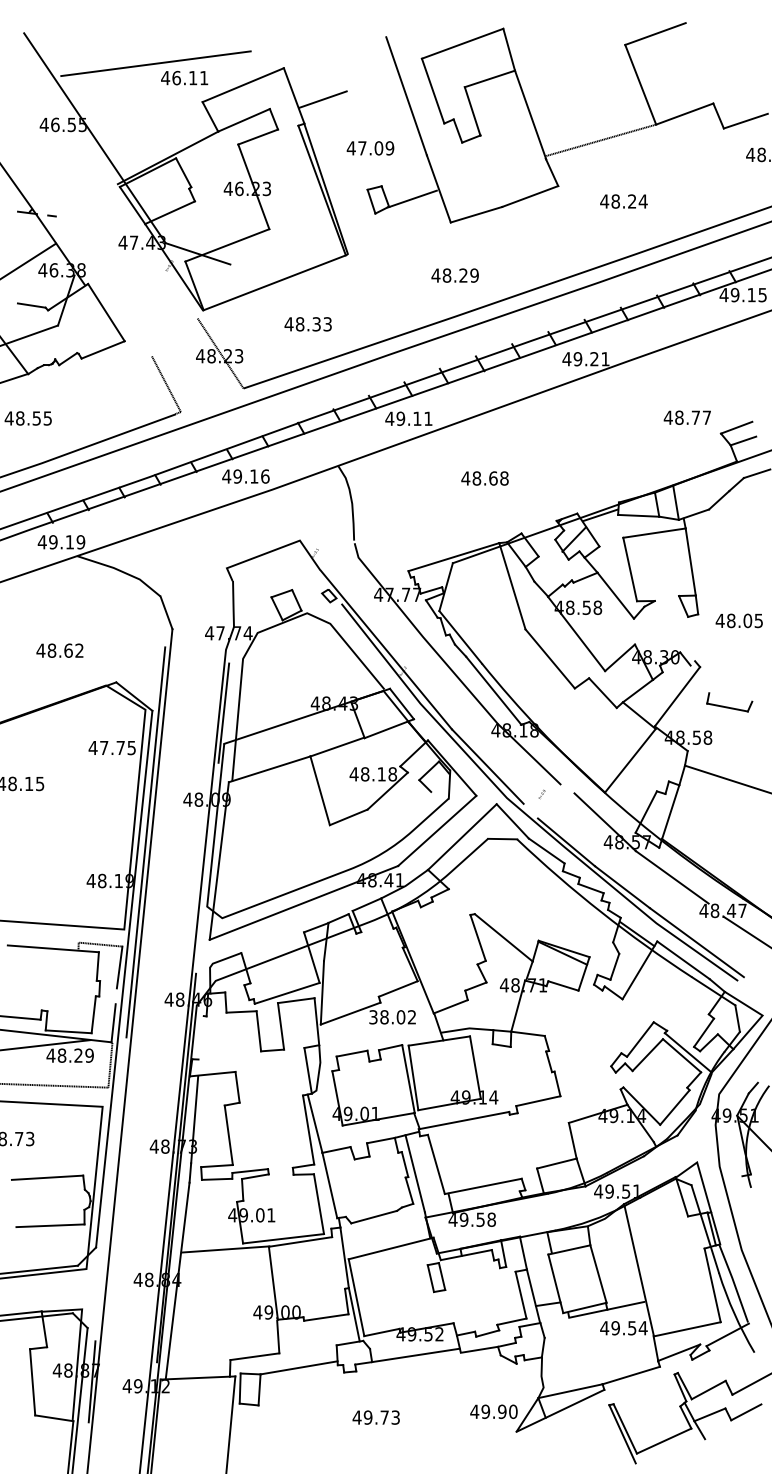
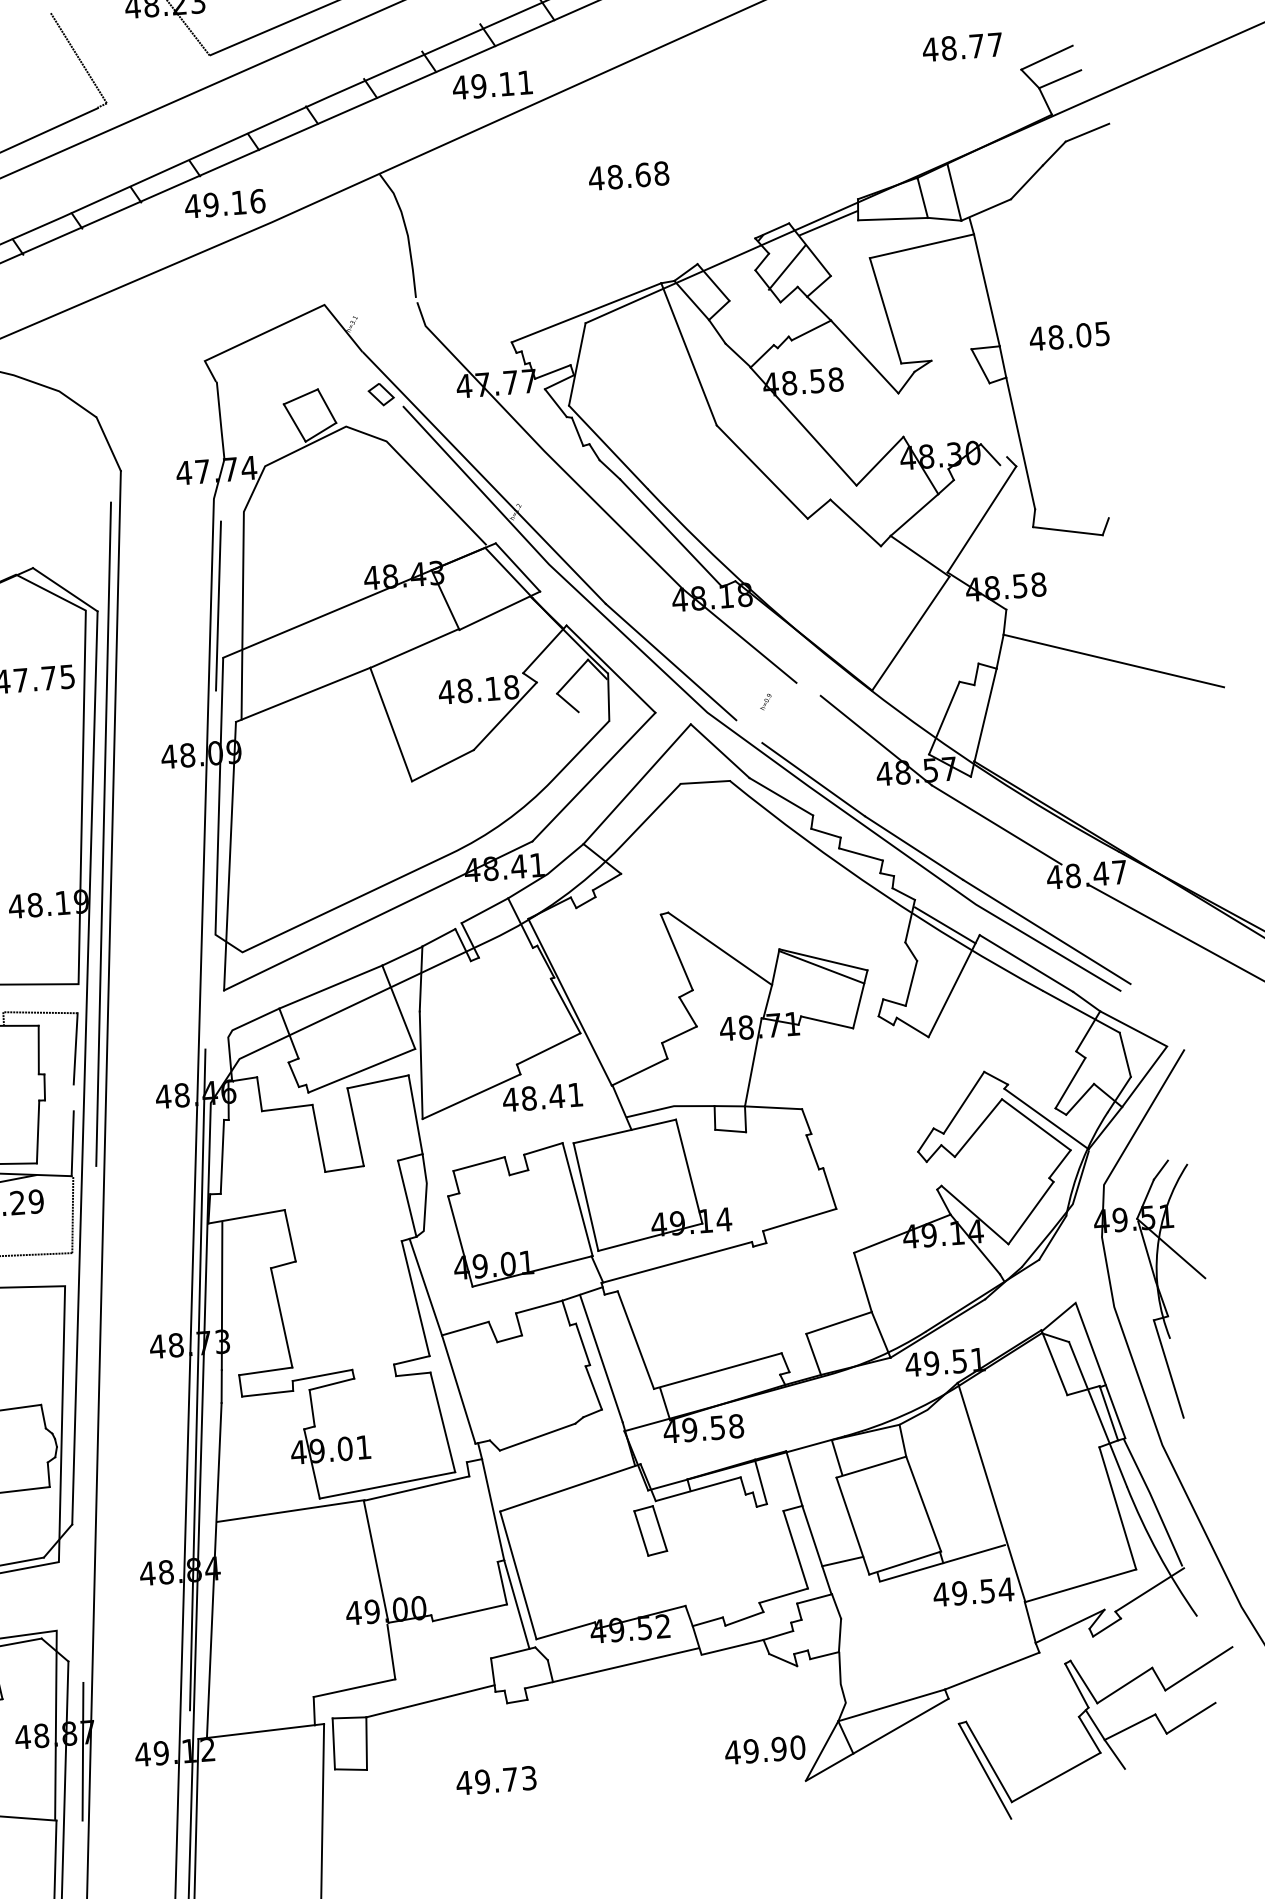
text: (738, 620) -> (1068, 335), moved
line: (703, 653) -> (1020, 443), added
line: (272, 942) -> (330, 986), added
text: (391, 1017) -> (540, 1097), 38.02 -> 48.41
line: (200, 1037) -> (221, 1156), added
line: (748, 1205) -> (1167, 1368), added
text: (375, 1417) -> (495, 1780), moved

